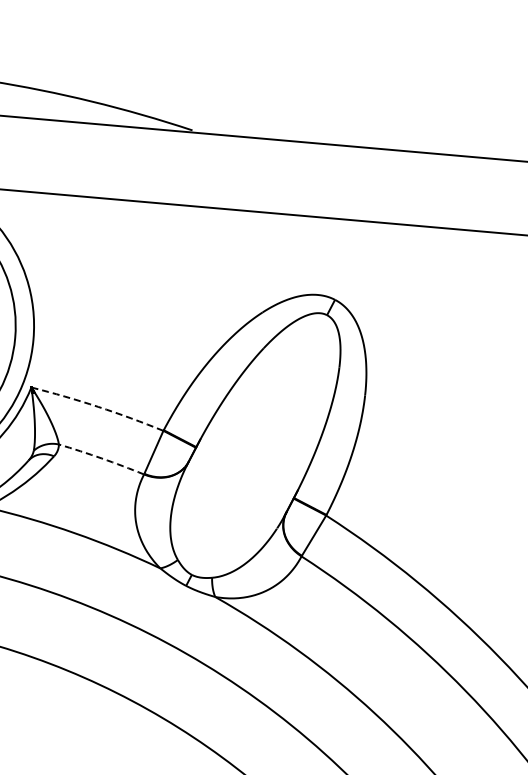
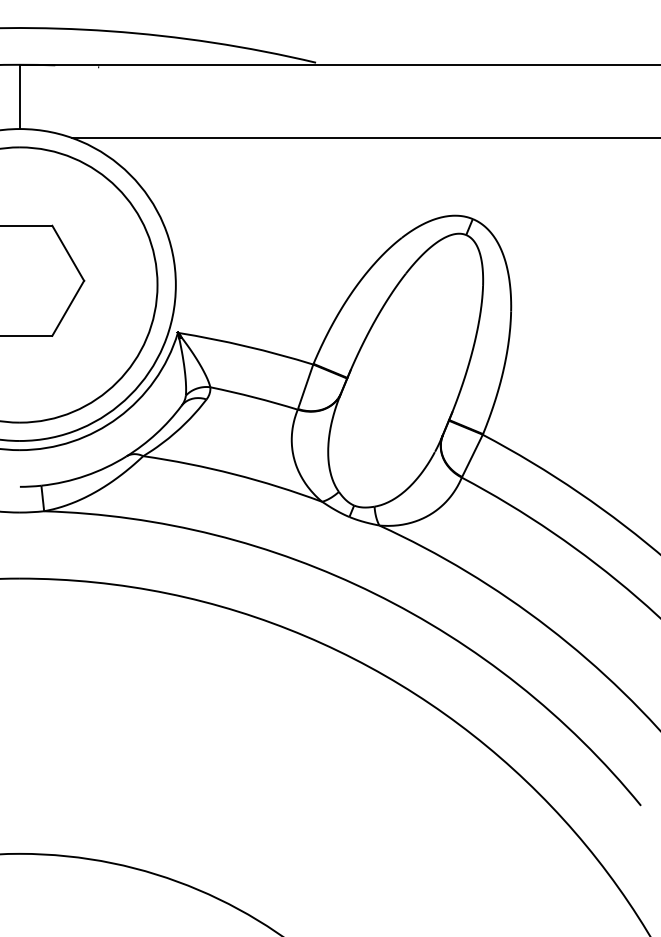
arc: (98, 407) -> (246, 346), dashed -> solid
arc: (102, 458) -> (254, 397), dashed -> solid

